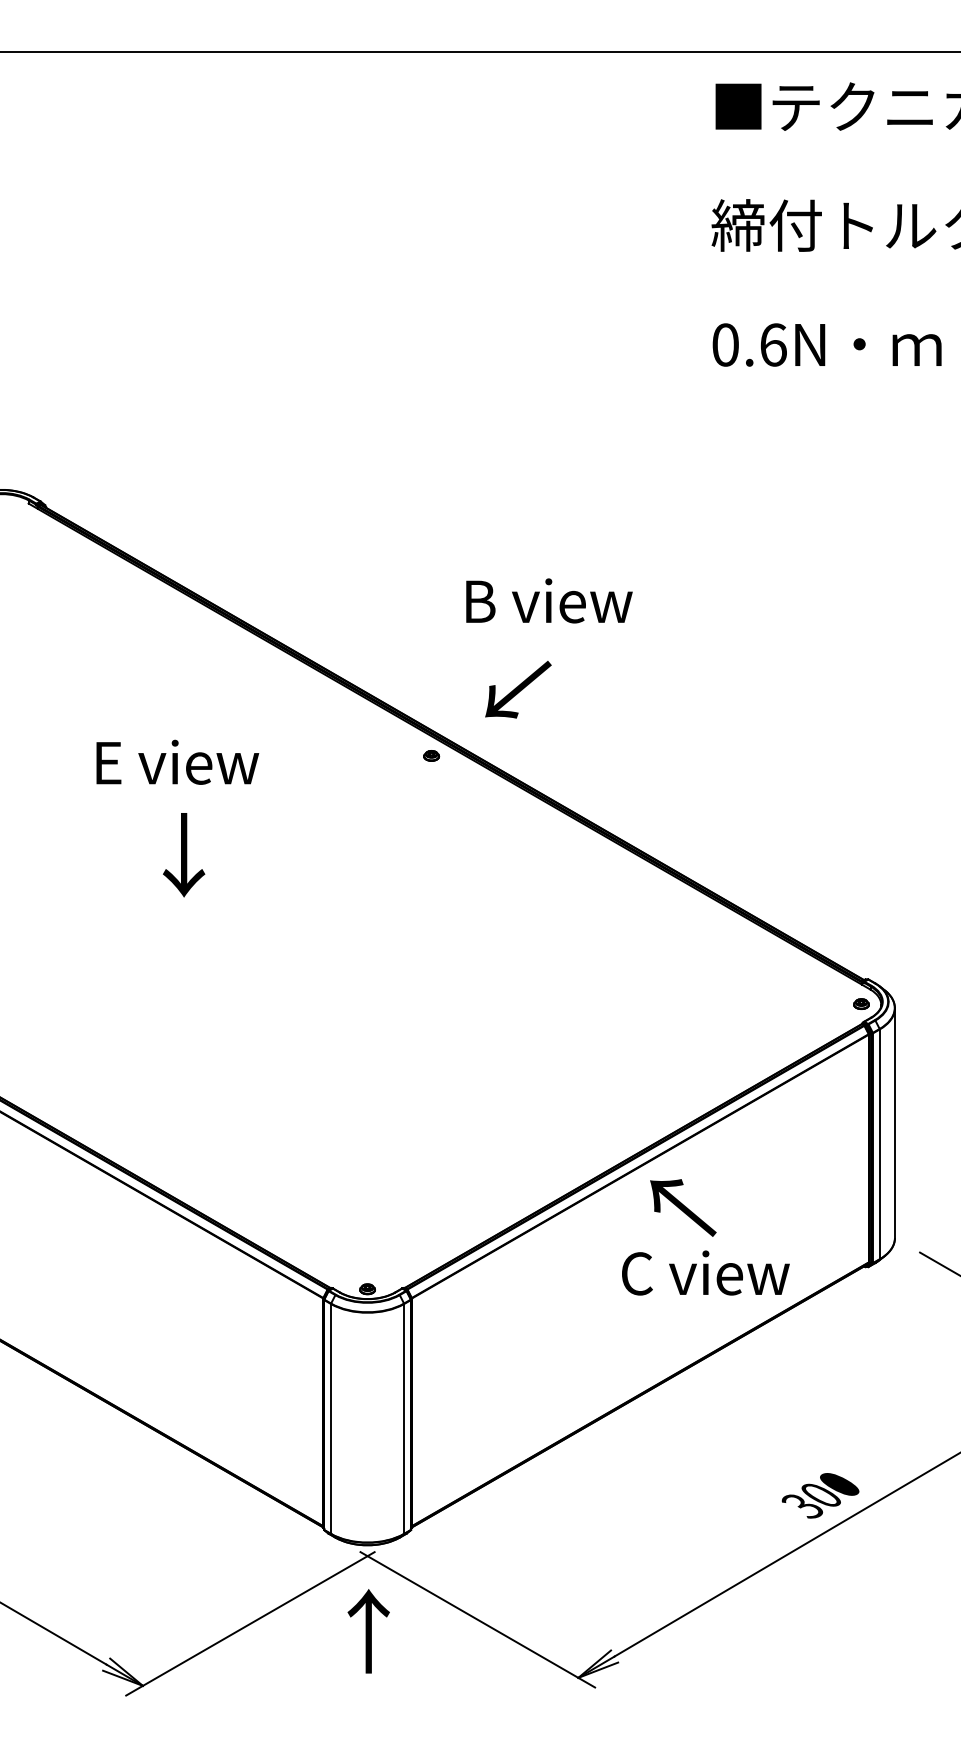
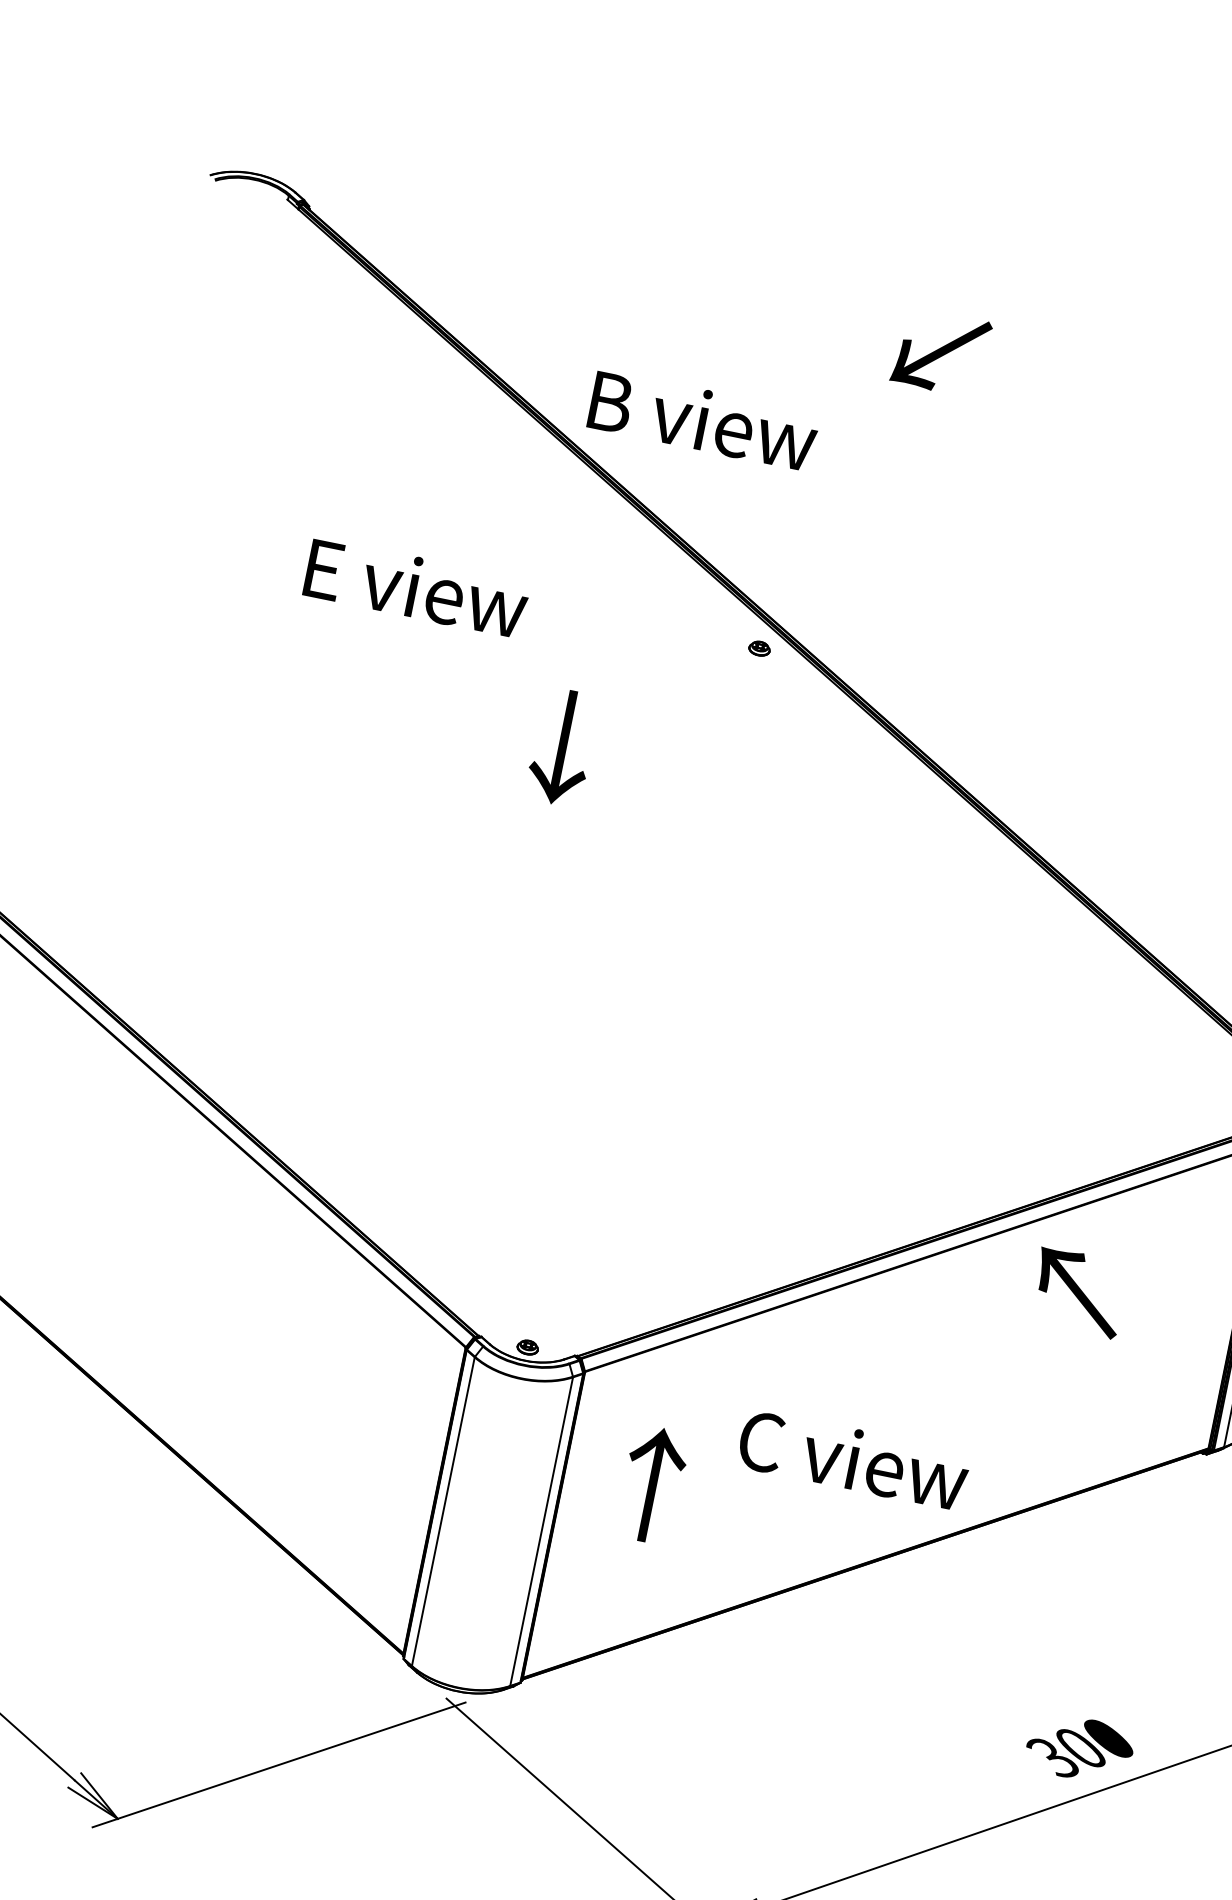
text: (549, 600) -> (703, 419), moved
text: (518, 689) -> (941, 352), moved
text: (184, 855) -> (563, 747), moved
text: (683, 1207) -> (1078, 1292), moved
text: (705, 1272) -> (853, 1458), moved
text: (368, 1631) -> (652, 1485), moved

